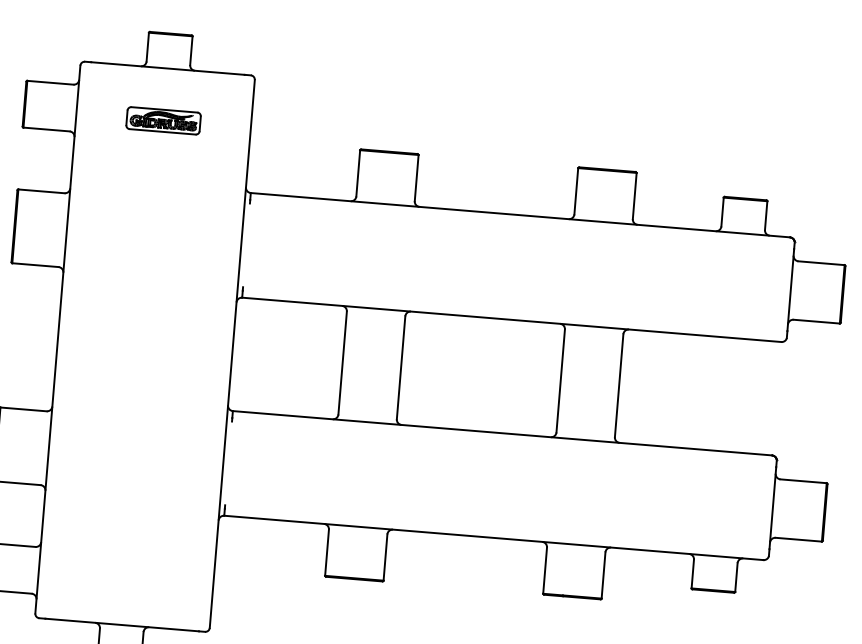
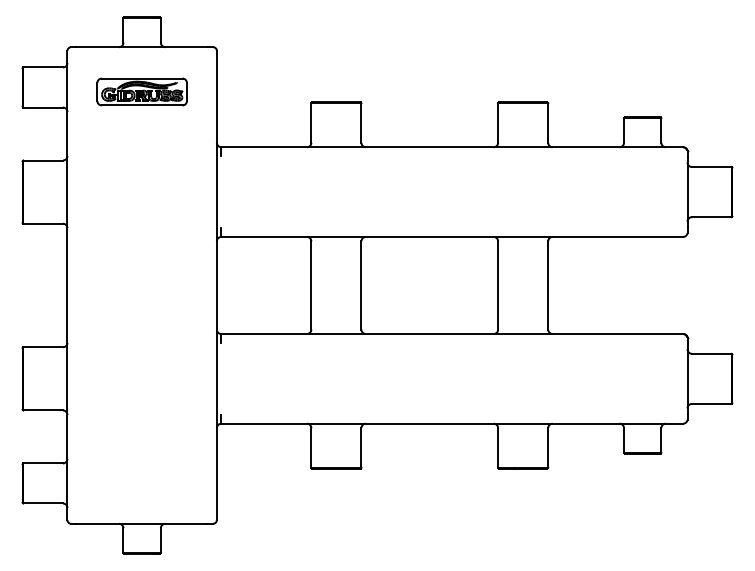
part: (162, 120) -> (141, 91), size x1.43

